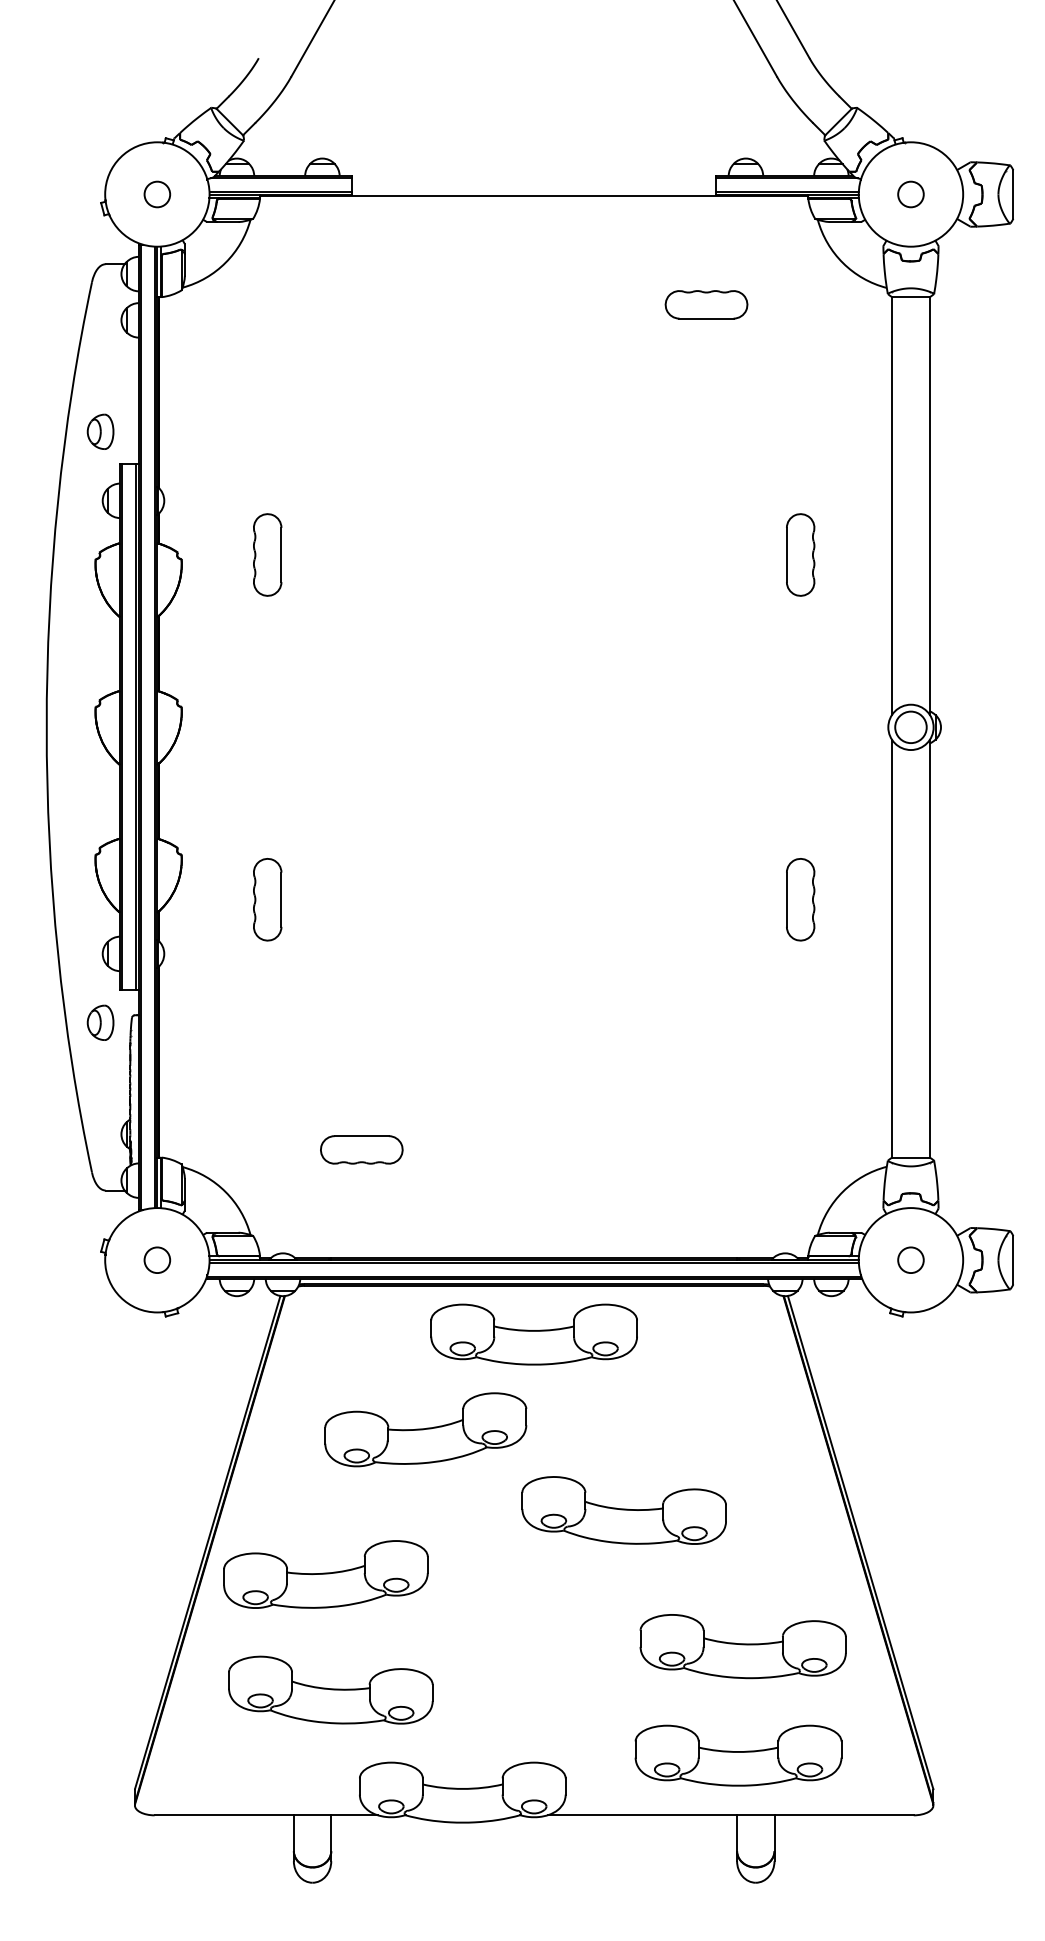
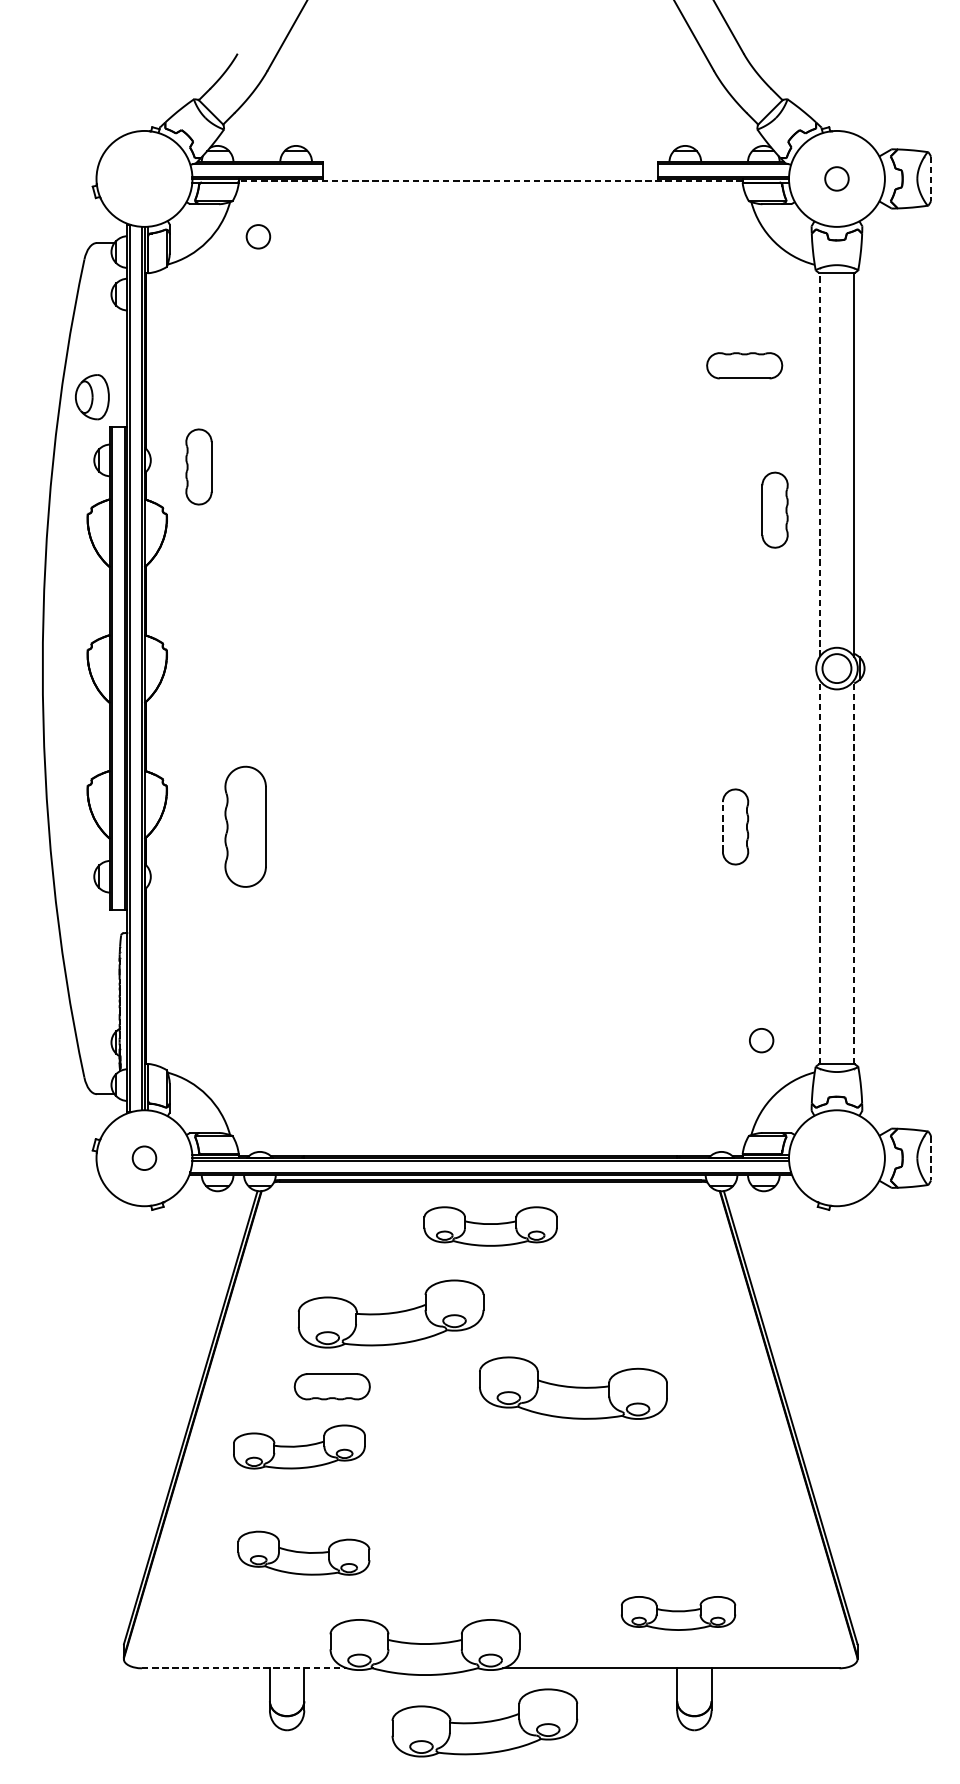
circle: (157, 194) -> (258, 236), moved
line: (1013, 195) -> (931, 179), solid -> dashed
line: (533, 196) -> (490, 180), solid -> dashed
part: (706, 304) -> (744, 365), moved
part: (100, 431) -> (92, 396), size x1.4
line: (892, 505) -> (819, 464), solid -> dashed
part: (267, 554) -> (198, 466), moved
part: (800, 554) -> (774, 509), moved
part: (267, 899) -> (245, 826), size x1.6
line: (786, 899) -> (722, 826), solid -> dashed
line: (892, 948) -> (819, 871), solid -> dashed
line: (929, 948) -> (853, 871), solid -> dashed
part: (100, 1022) -> (92, 939), removed
part: (361, 1149) -> (332, 1386), moved
circle: (910, 1259) -> (761, 1039), moved
line: (1013, 1260) -> (931, 1158), solid -> dashed
part: (533, 1334) -> (490, 1226), size x0.7
part: (325, 1574) -> (298, 1447), size x0.7
part: (742, 1646) -> (682, 1513), removed
part: (330, 1689) -> (303, 1552), size x0.7
part: (738, 1755) -> (678, 1613), size x0.6
line: (266, 1815) -> (244, 1668), solid -> dashed
part: (527, 1874) -> (484, 1722), added

